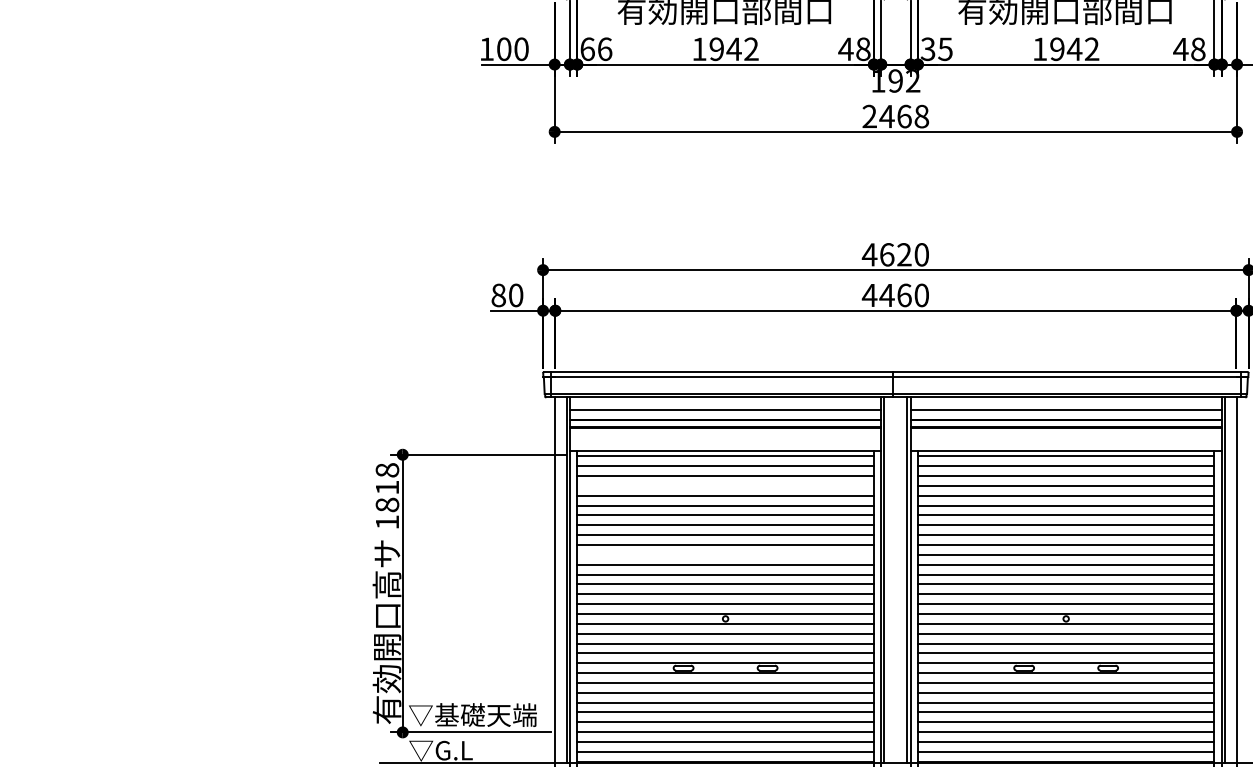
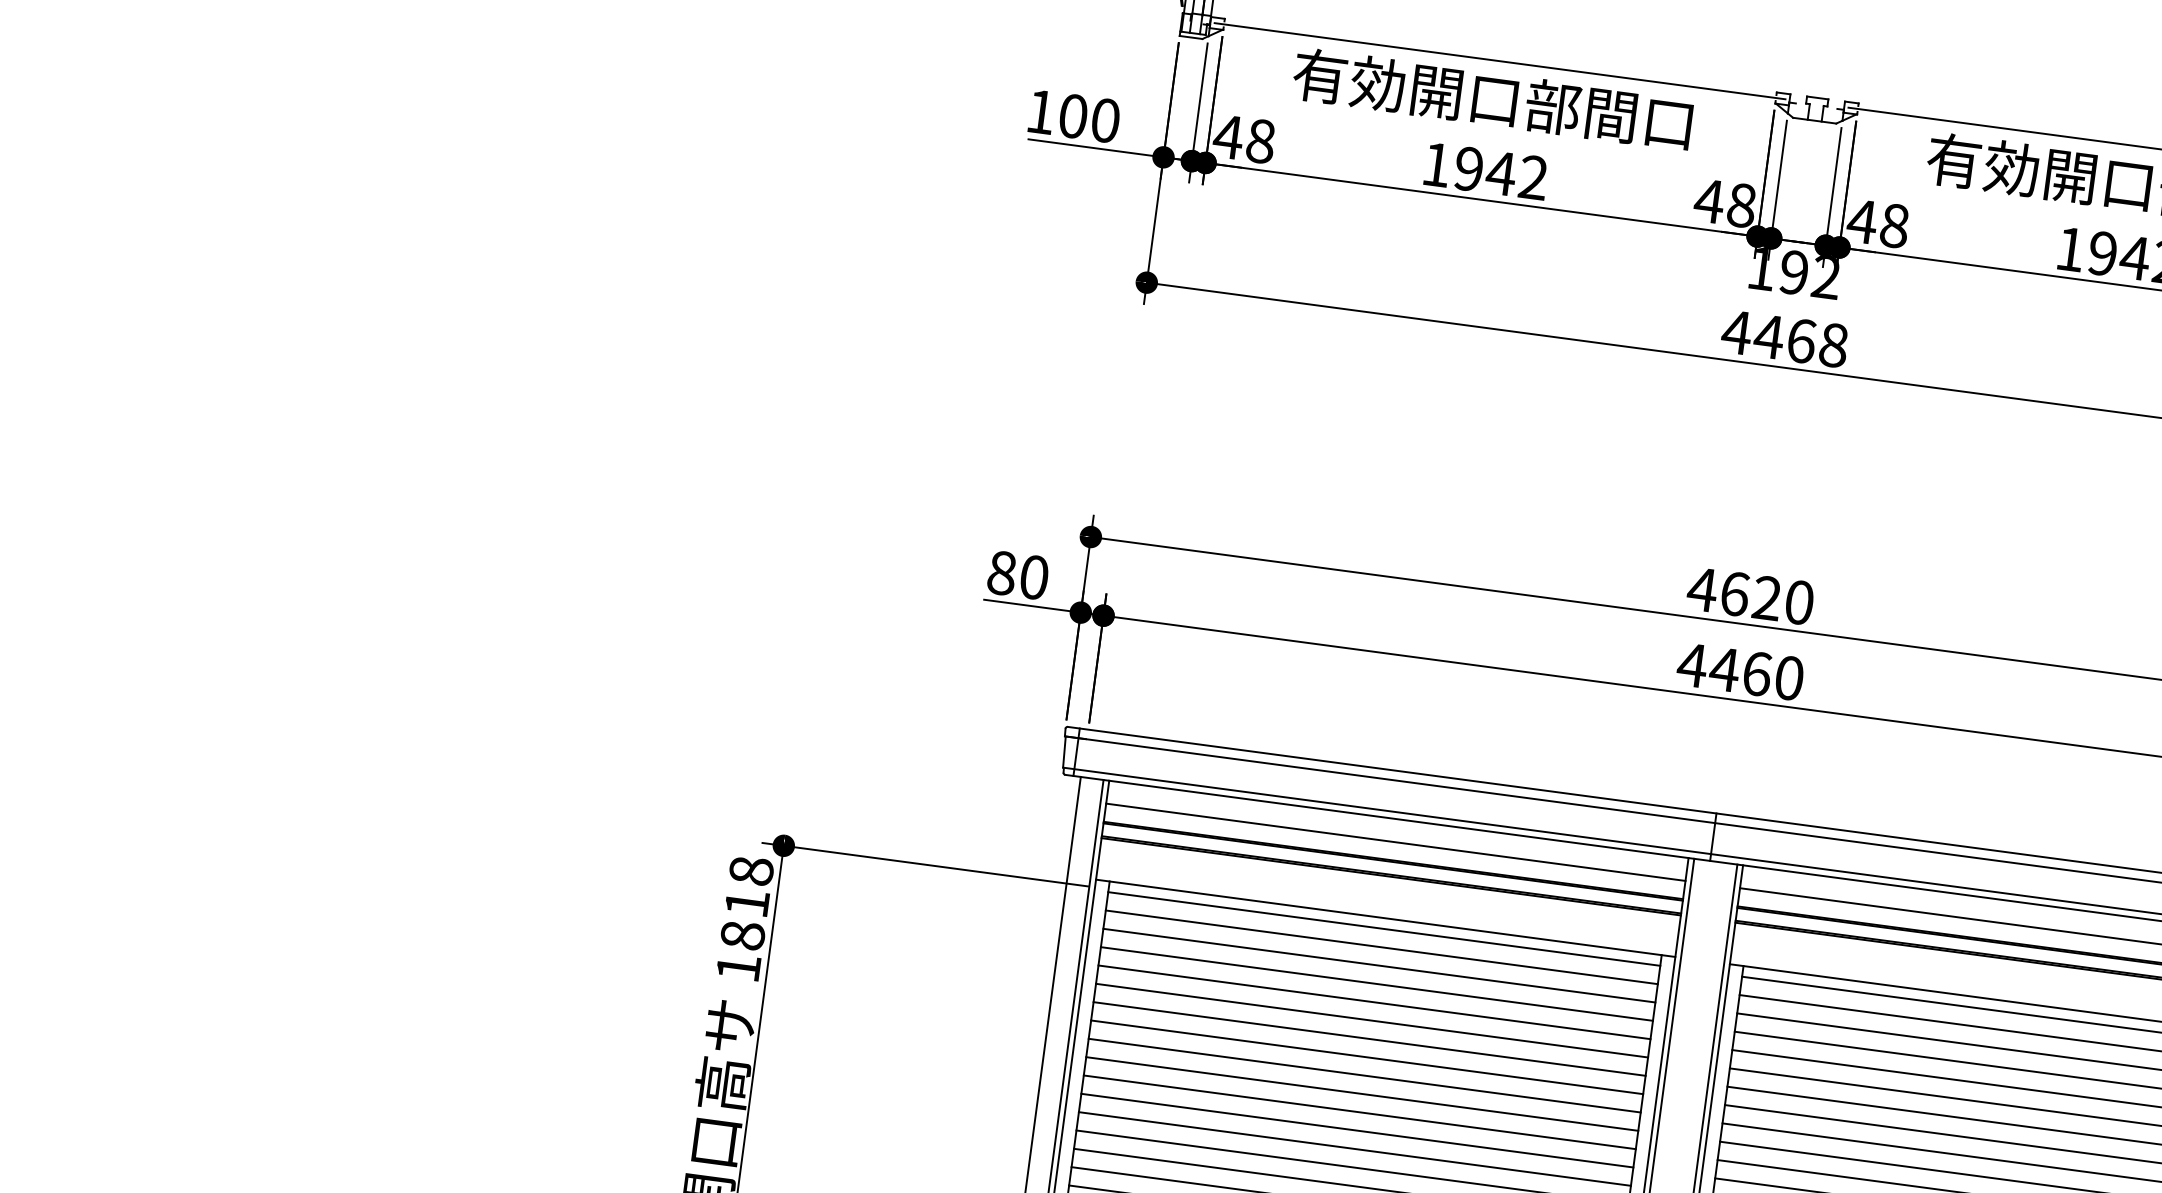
text: (595, 49) -> (1243, 139), 66 -> 48
text: (936, 49) -> (1877, 224), 35 -> 48
text: (869, 115) -> (1736, 330), 2468 -> 4468
line: (725, 485) -> (1376, 983), added
line: (725, 554) -> (1359, 1111), added

